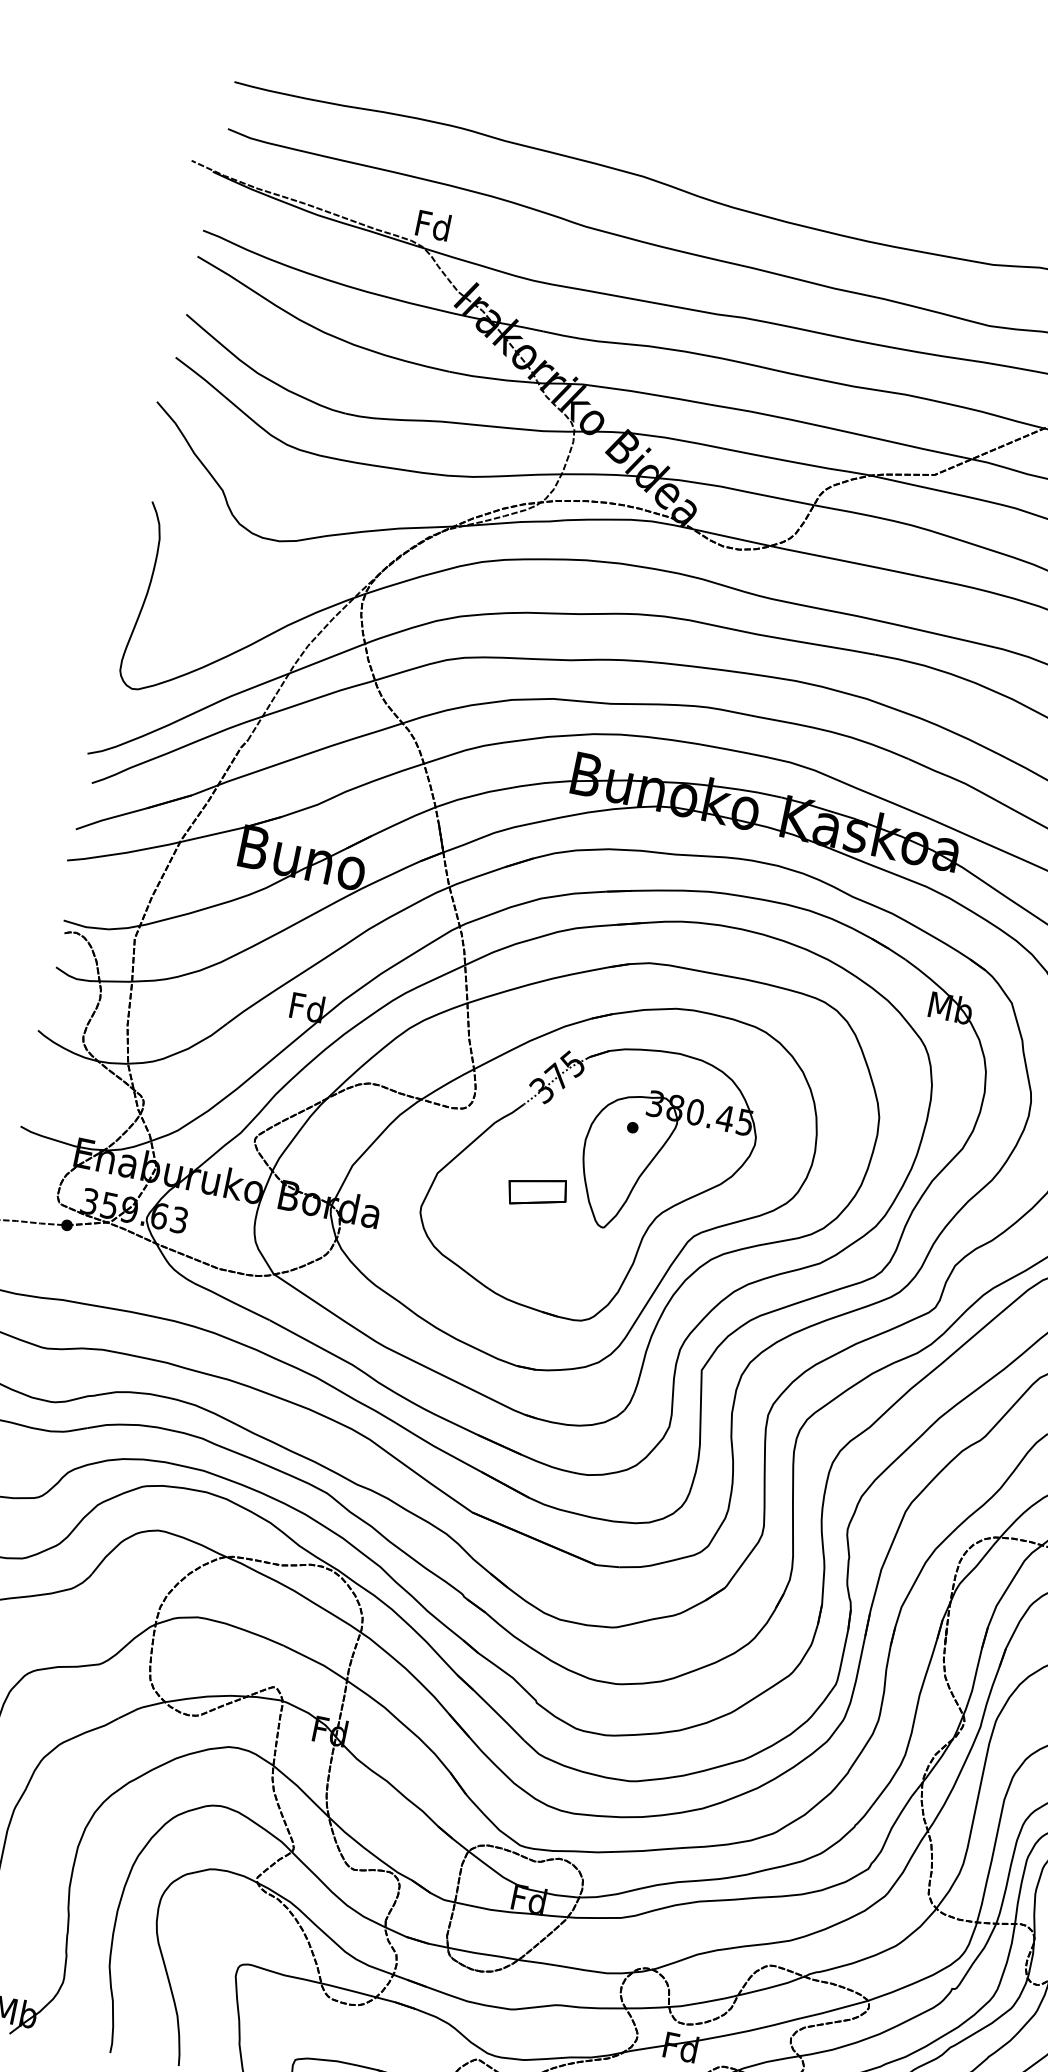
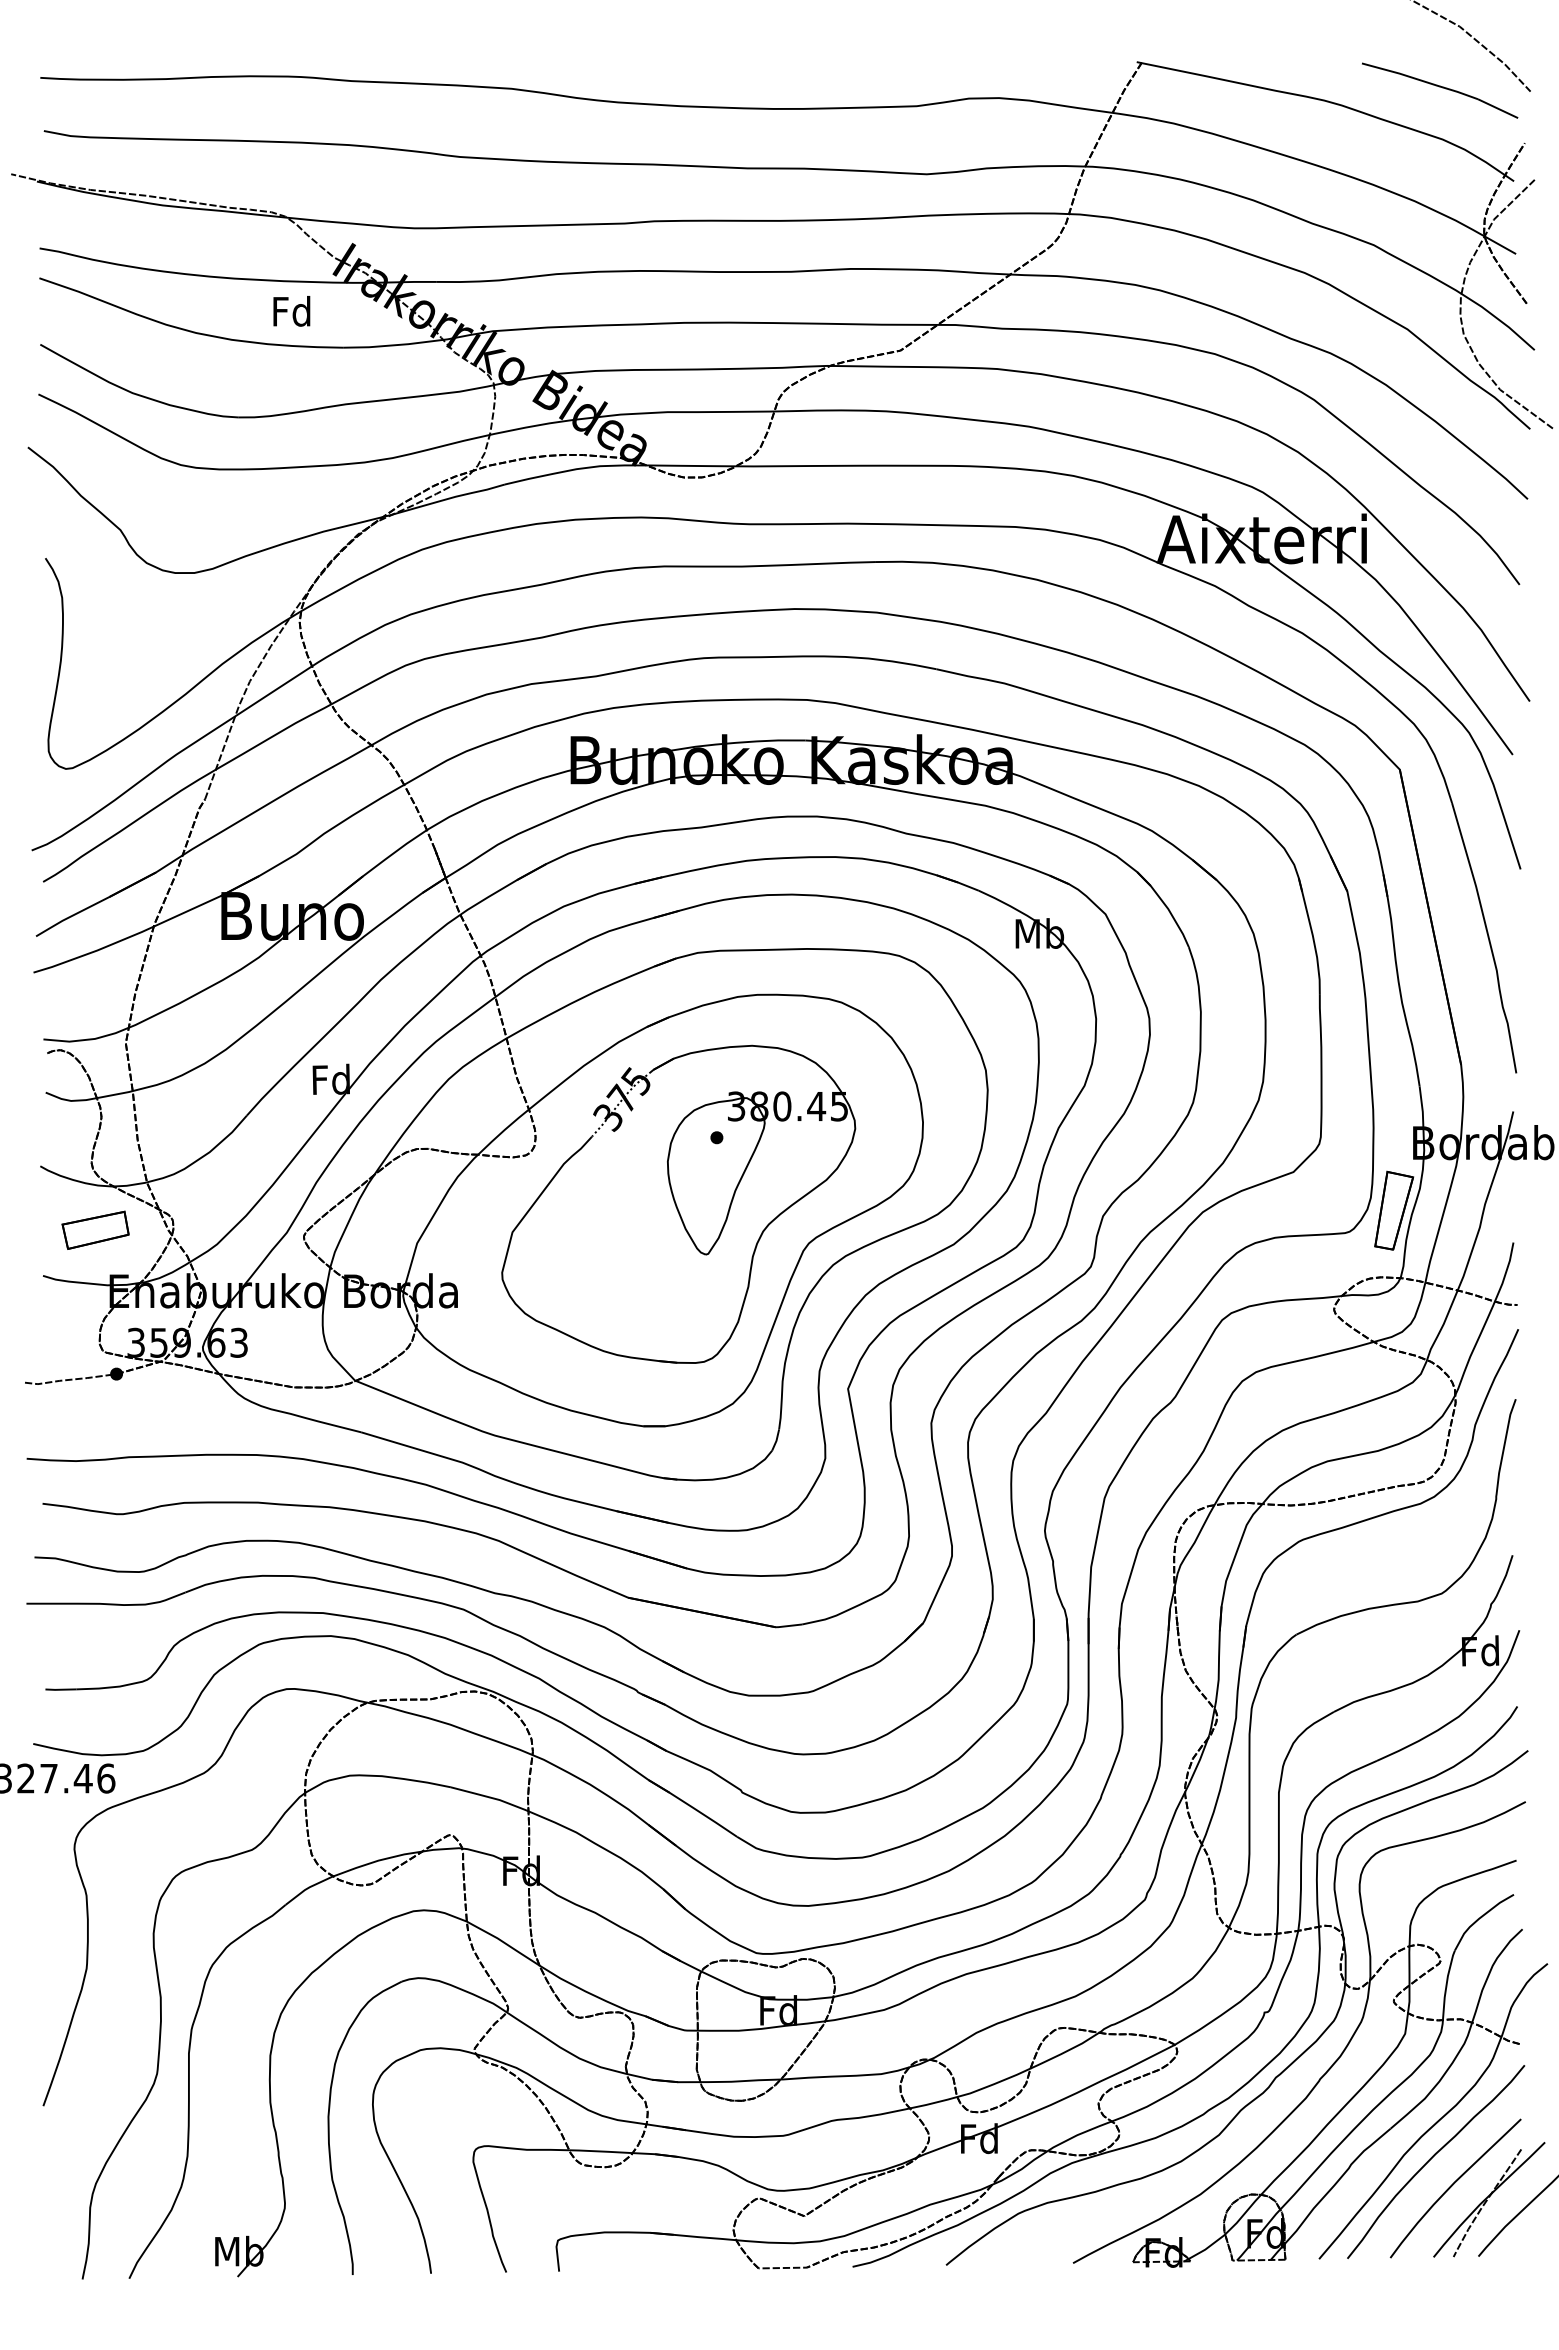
text: (433, 225) -> (291, 311), moved
part: (537, 1191) -> (95, 1229), moved

